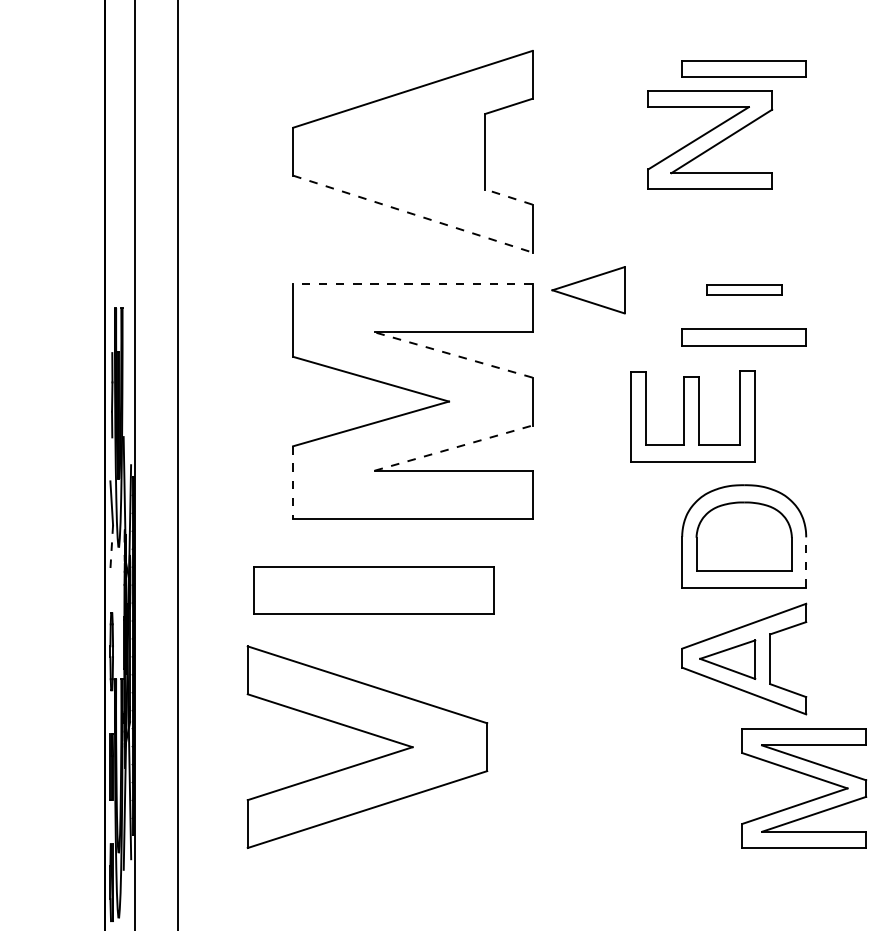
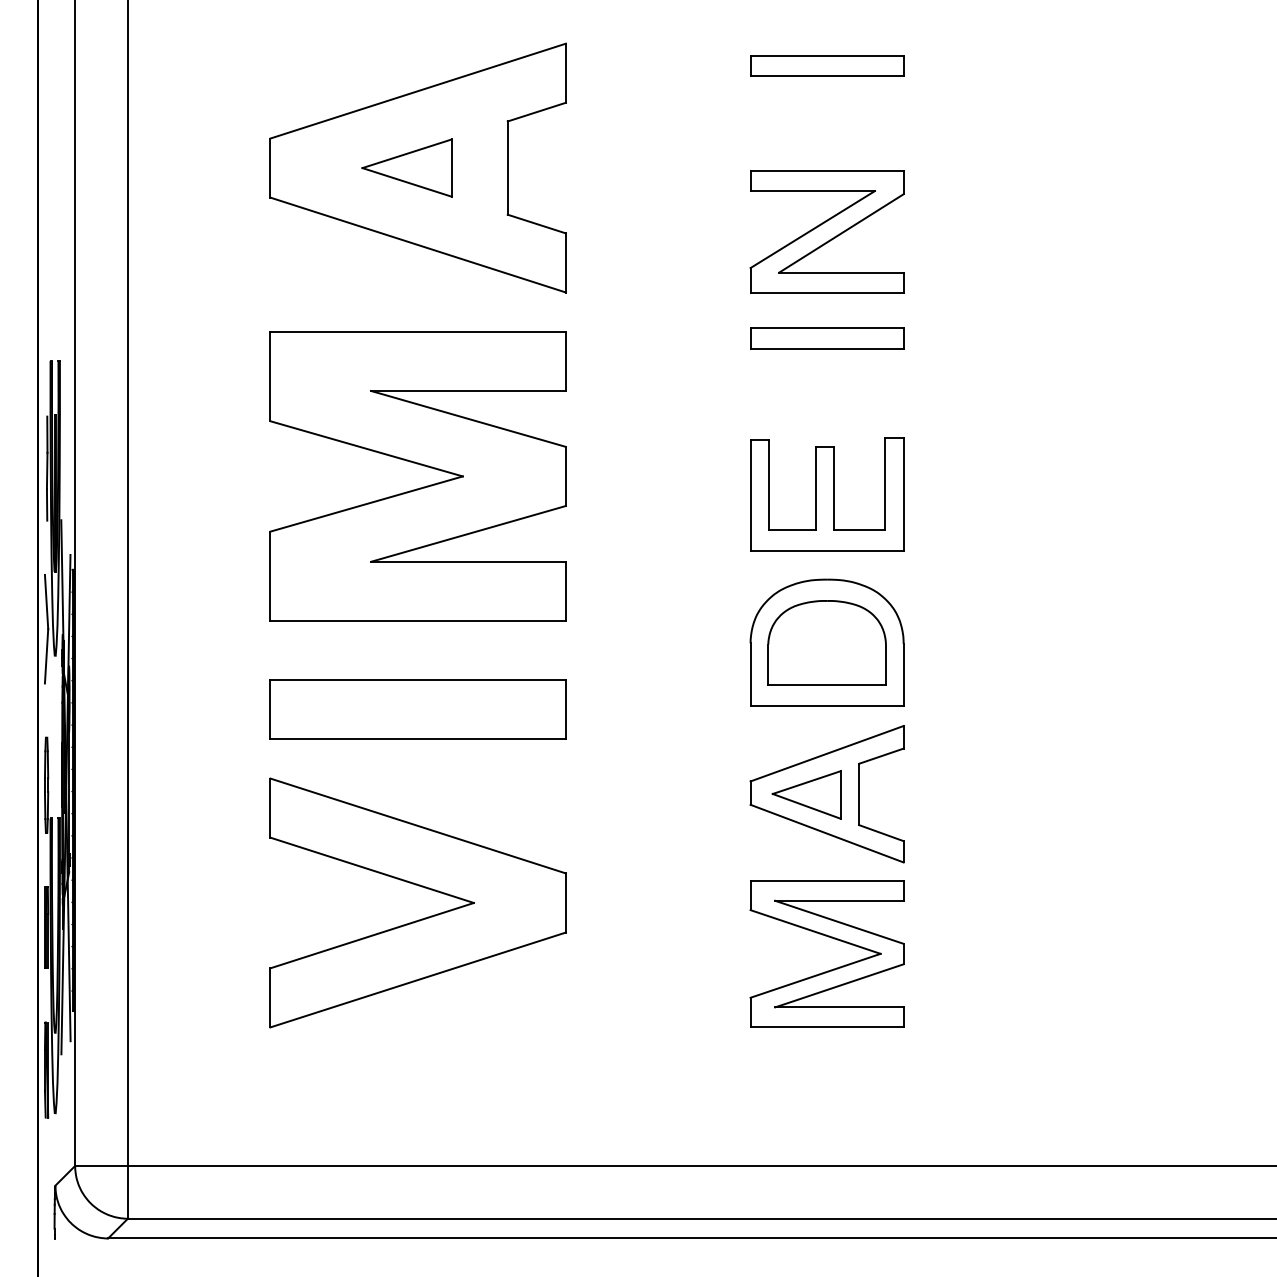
part: (709, 139) -> (826, 231), moved
line: (508, 197) -> (536, 224), dashed -> solid
line: (413, 214) -> (418, 245), dashed -> solid
line: (413, 284) -> (418, 331), dashed -> solid
part: (588, 289) -> (406, 167), moved
part: (744, 289) -> (827, 338), size x1.67
part: (744, 336) -> (827, 396), removed
line: (453, 354) -> (468, 418), dashed -> solid
part: (693, 416) -> (827, 494), moved
line: (453, 447) -> (468, 533), dashed -> solid
line: (293, 482) -> (270, 576), dashed -> solid
line: (111, 547) -> (46, 656), dashed -> solid
line: (806, 562) -> (903, 675), dashed -> solid
part: (373, 590) -> (417, 709), moved
part: (370, 734) -> (421, 887), moved
part: (807, 775) -> (831, 938), moved

